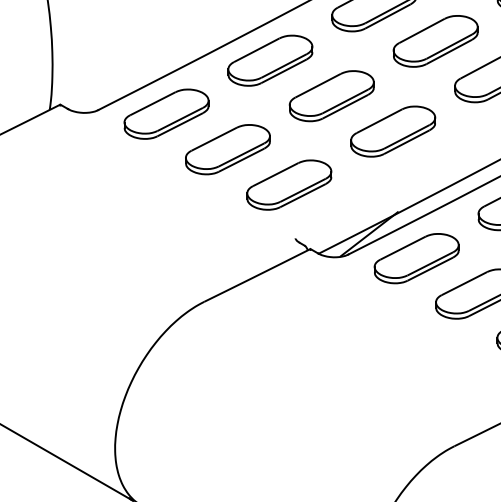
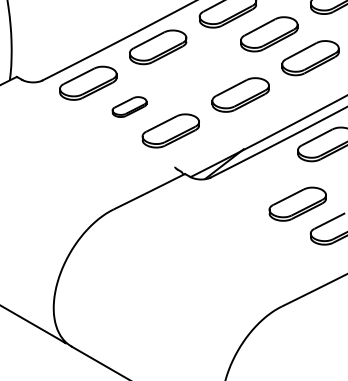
part: (331, 95) -> (199, 70), removed
part: (227, 148) -> (129, 106), size x0.6
part: (416, 257) -> (256, 179), removed

